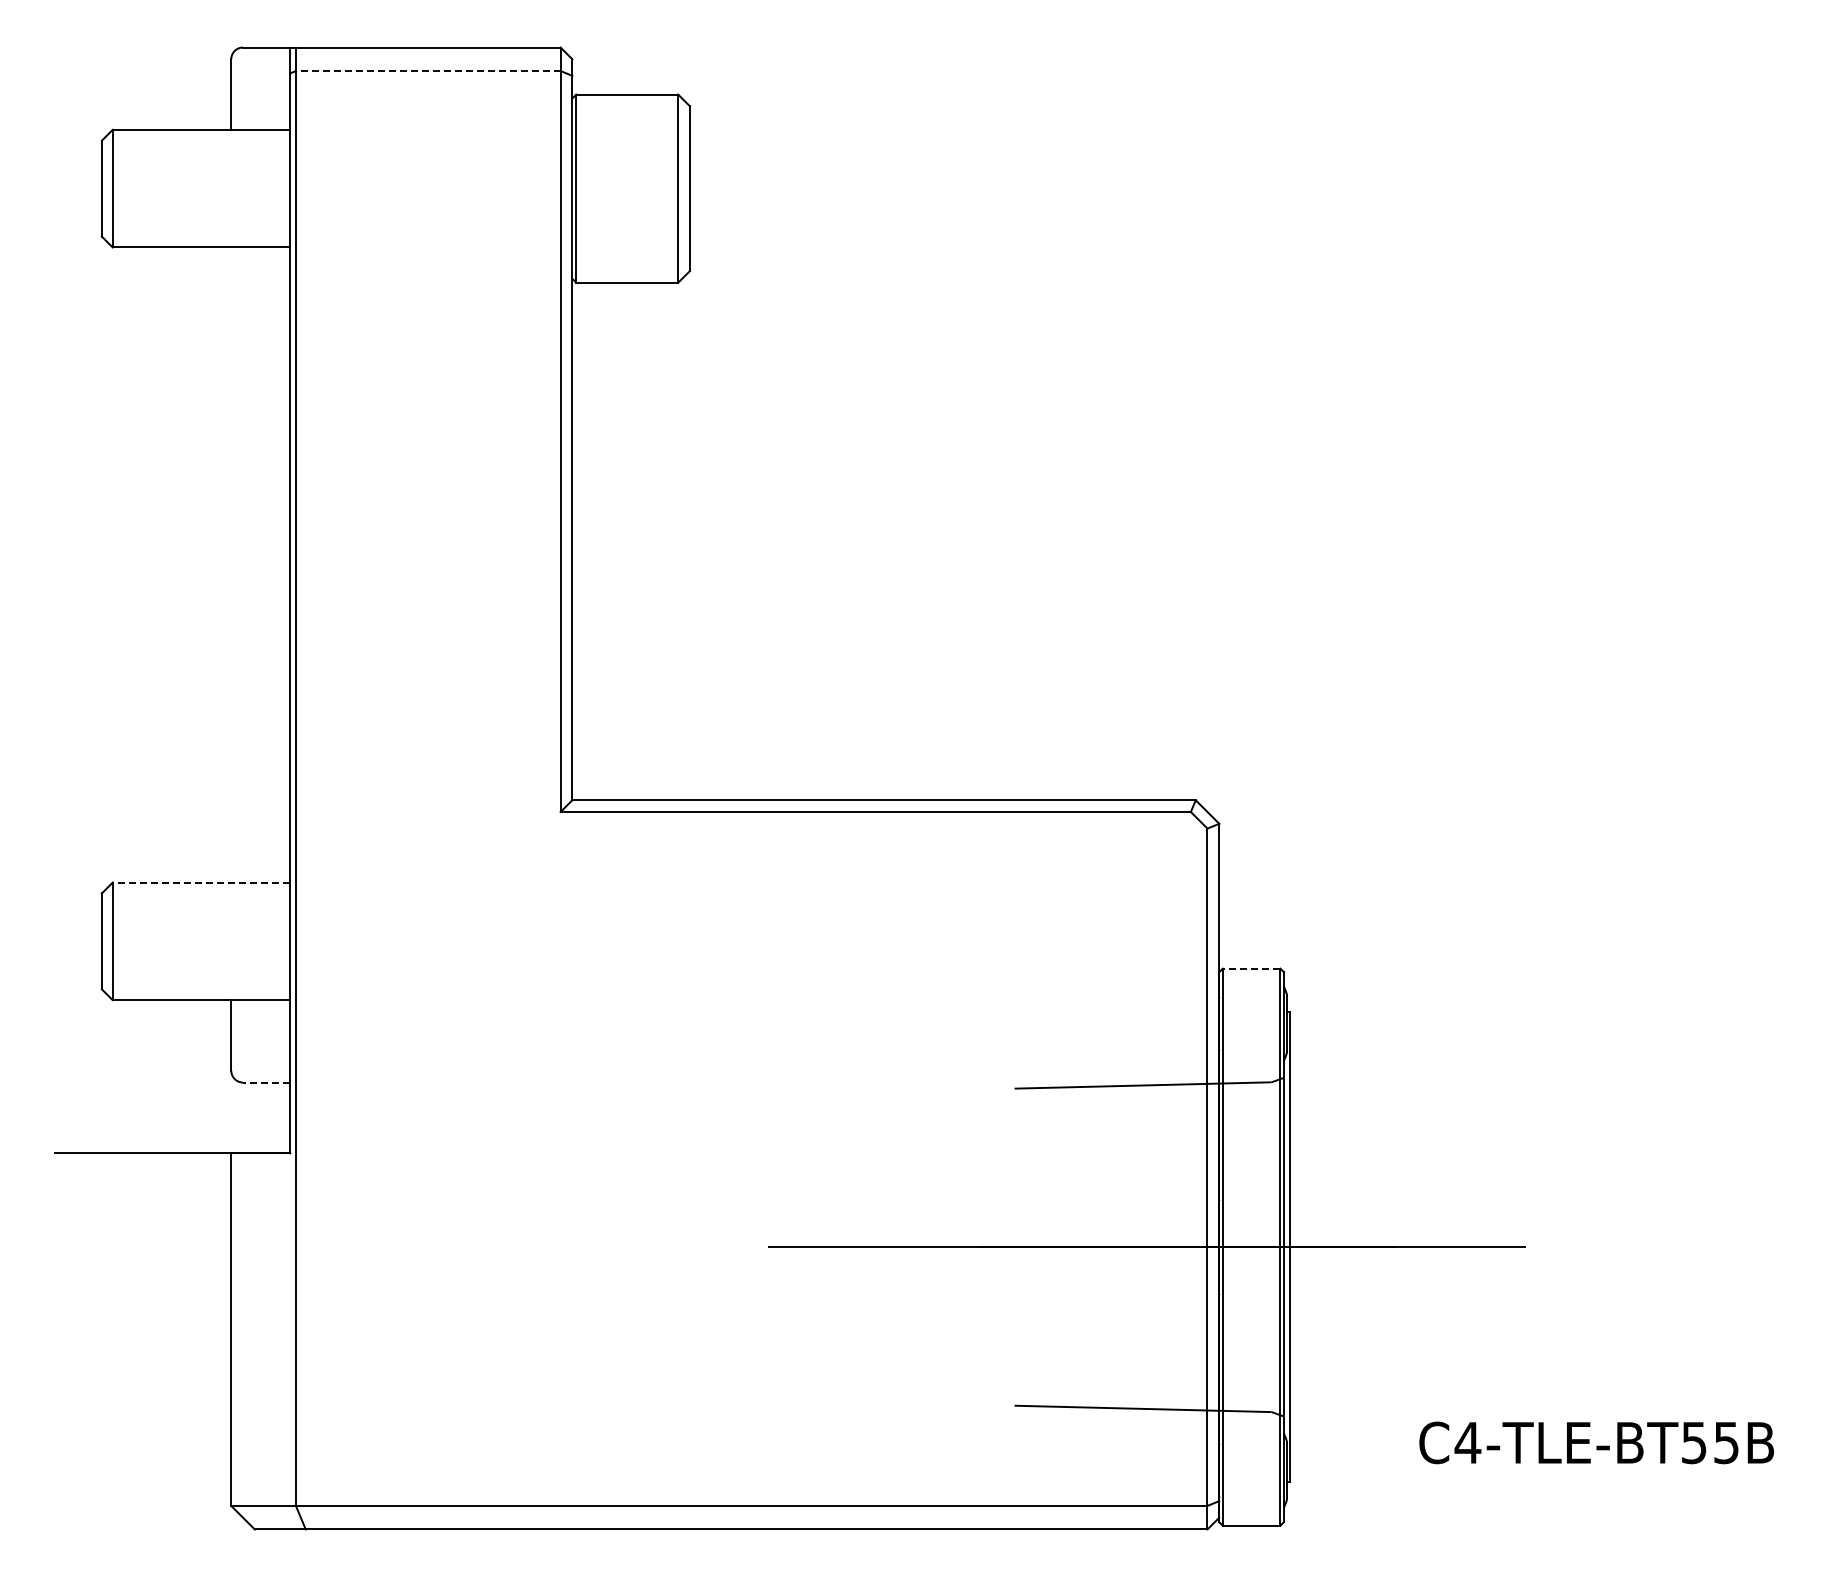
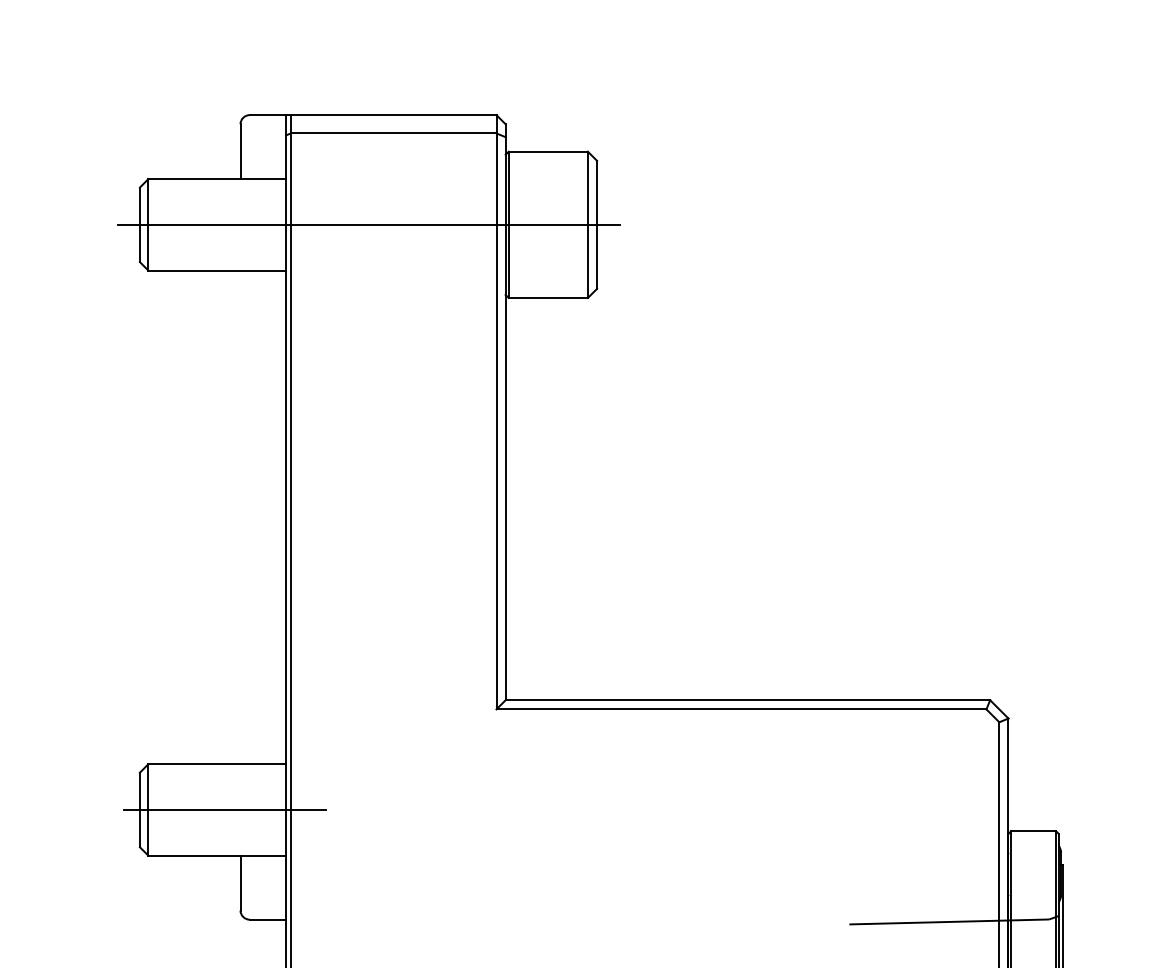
line: (427, 71) -> (393, 133), dashed -> solid
line: (396, 188) -> (368, 224), added
line: (201, 882) -> (217, 764), dashed -> solid
line: (210, 941) -> (224, 810), added
line: (1251, 968) -> (1033, 831), dashed -> solid
line: (266, 1082) -> (267, 919), dashed -> solid

